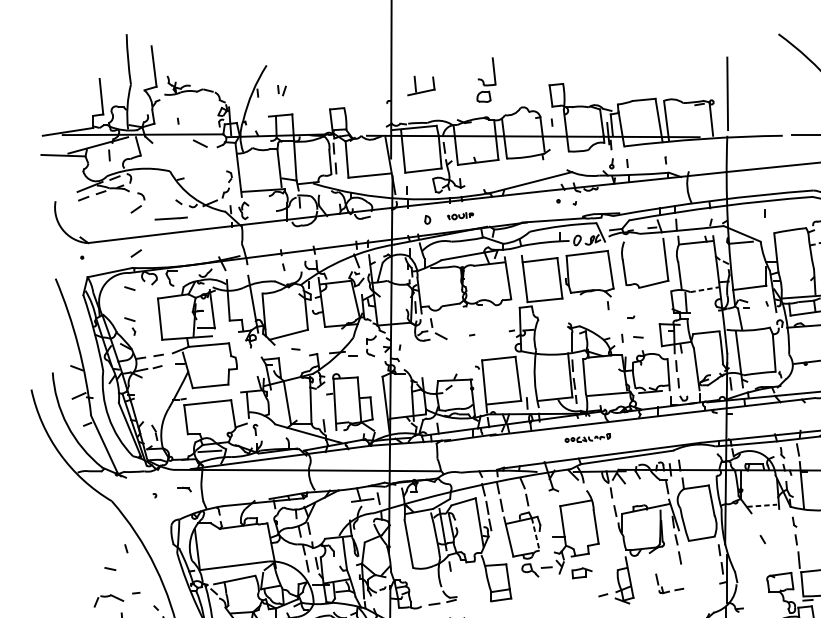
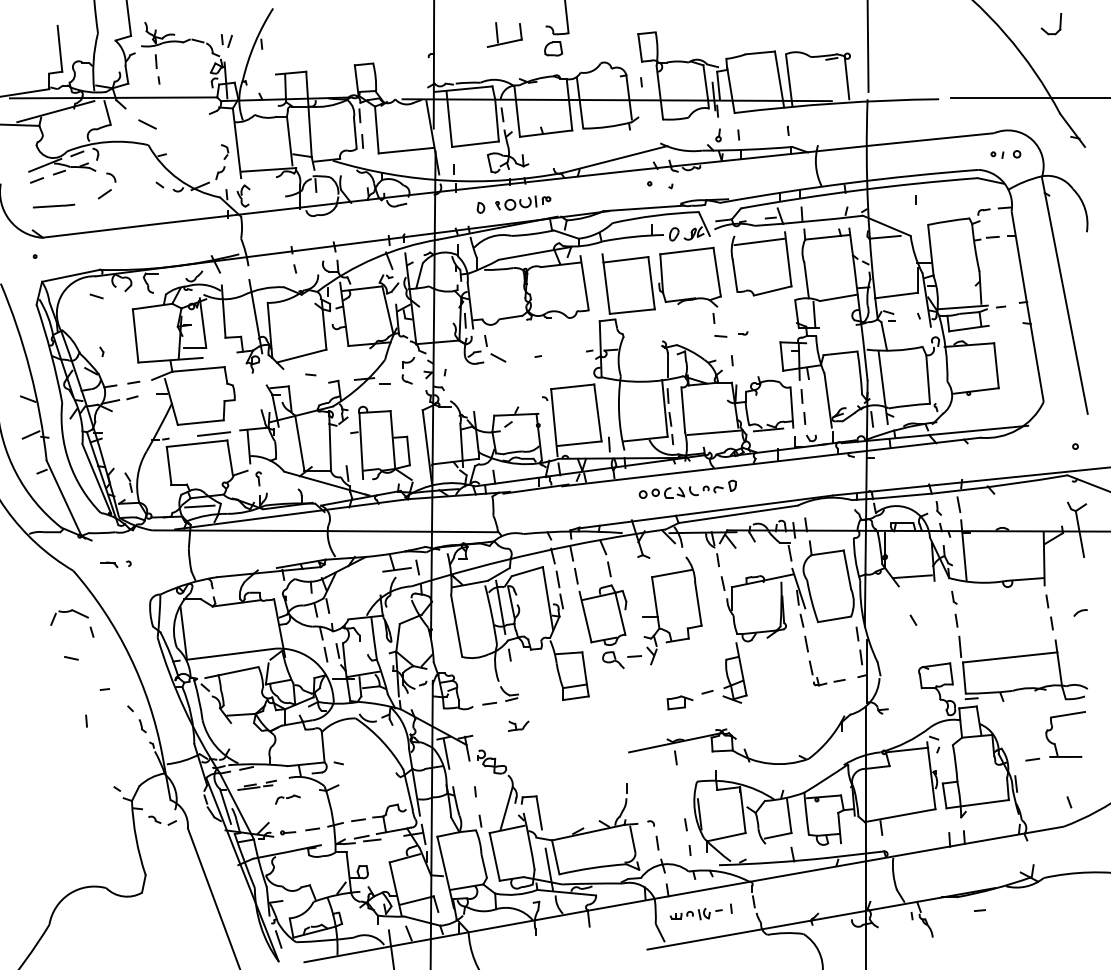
part: (421, 85) -> (504, 34), moved
part: (281, 90) -> (226, 40), moved
line: (200, 143) -> (147, 124), moved
line: (108, 155) -> (155, 61), moved
part: (460, 215) -> (523, 202), size x1.67
line: (170, 218) -> (53, 205), moved
line: (643, 246) -> (759, 241), added
line: (135, 253) -> (104, 251), removed
line: (705, 289) -> (839, 297), dashed -> solid
line: (129, 319) -> (96, 336), removed
line: (638, 337) -> (720, 336), moved
line: (221, 394) -> (214, 433), added
part: (587, 437) -> (687, 488), size x1.67
part: (184, 489) -> (109, 564), moved
line: (762, 505) -> (913, 576), dashed -> solid
line: (535, 534) -> (620, 613), dashed -> solid
part: (581, 573) -> (679, 702), moved
part: (669, 590) -> (826, 682), moved
part: (108, 600) -> (69, 617), moved

